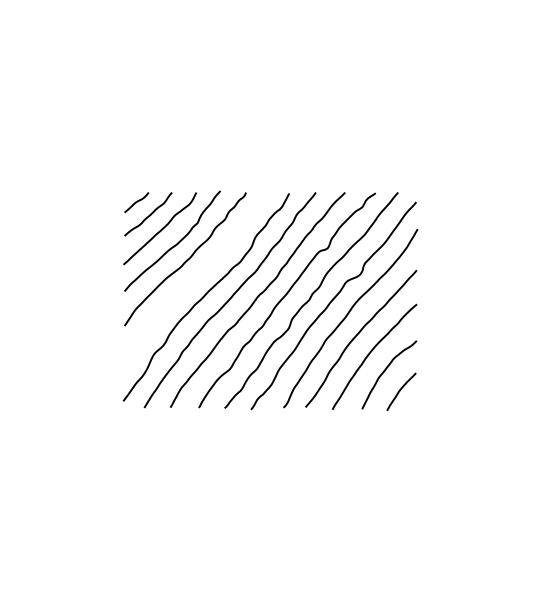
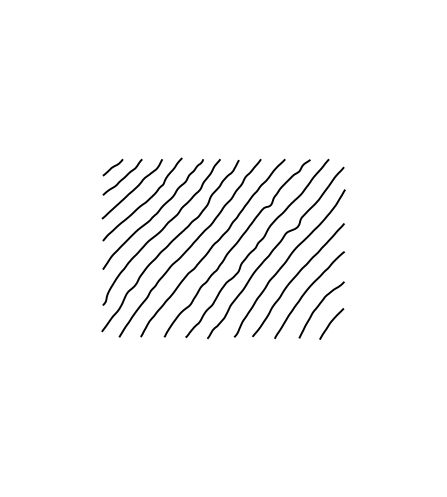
curve: (195, 279) -> (161, 231), added

